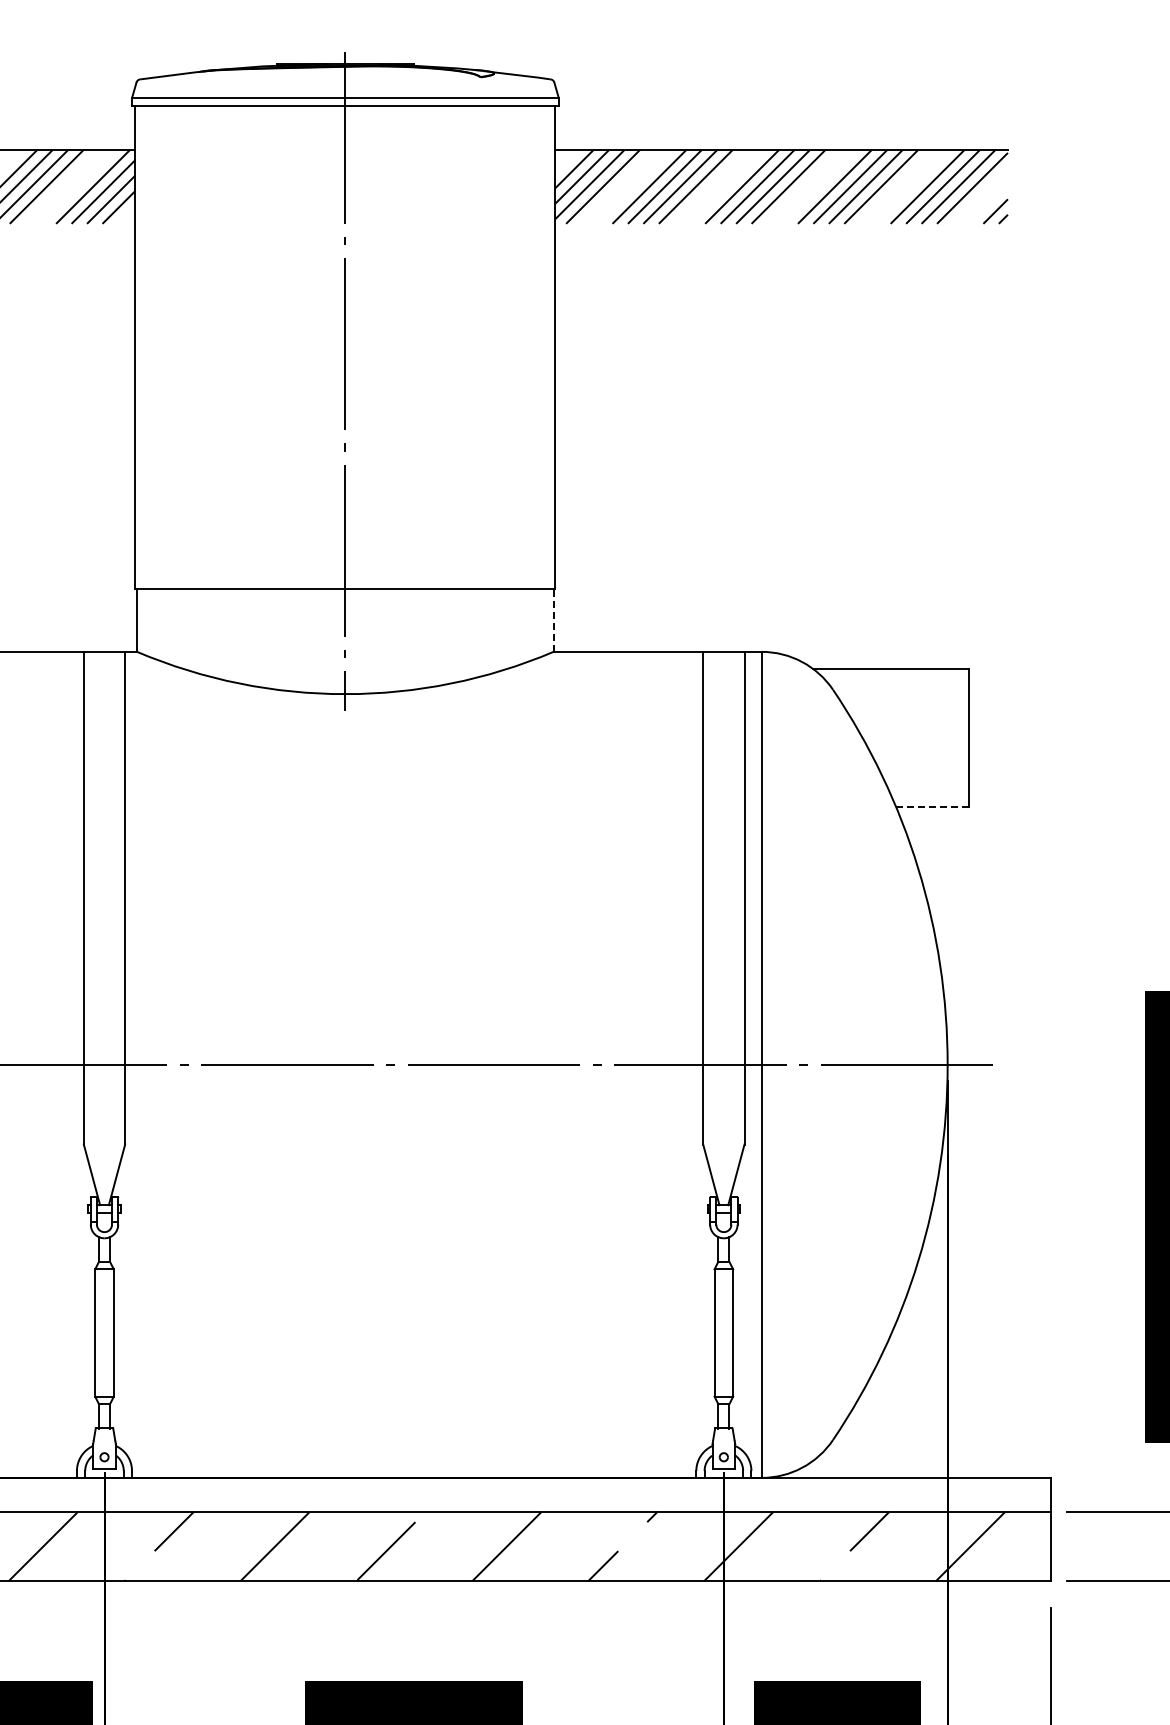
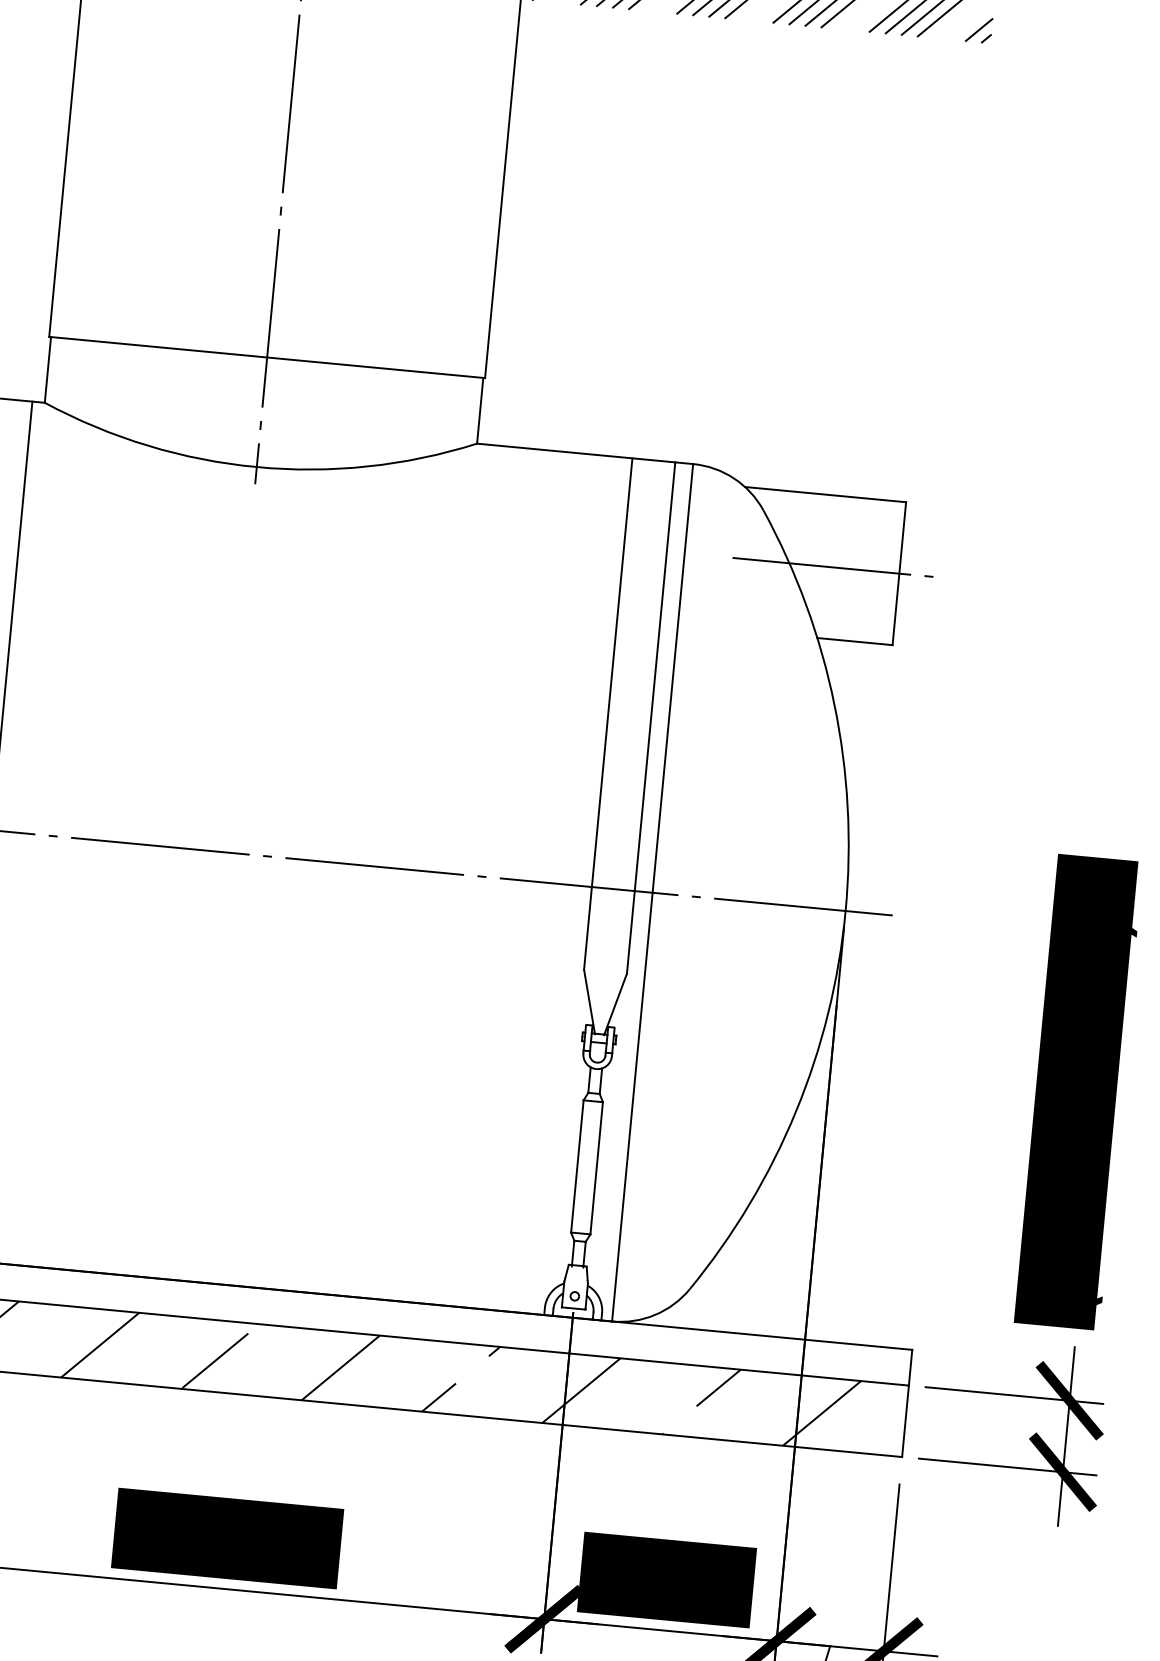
line: (553, 620) -> (480, 411), dashed -> solid
line: (905, 737) -> (833, 567), added
line: (932, 806) -> (855, 641), dashed -> solid

